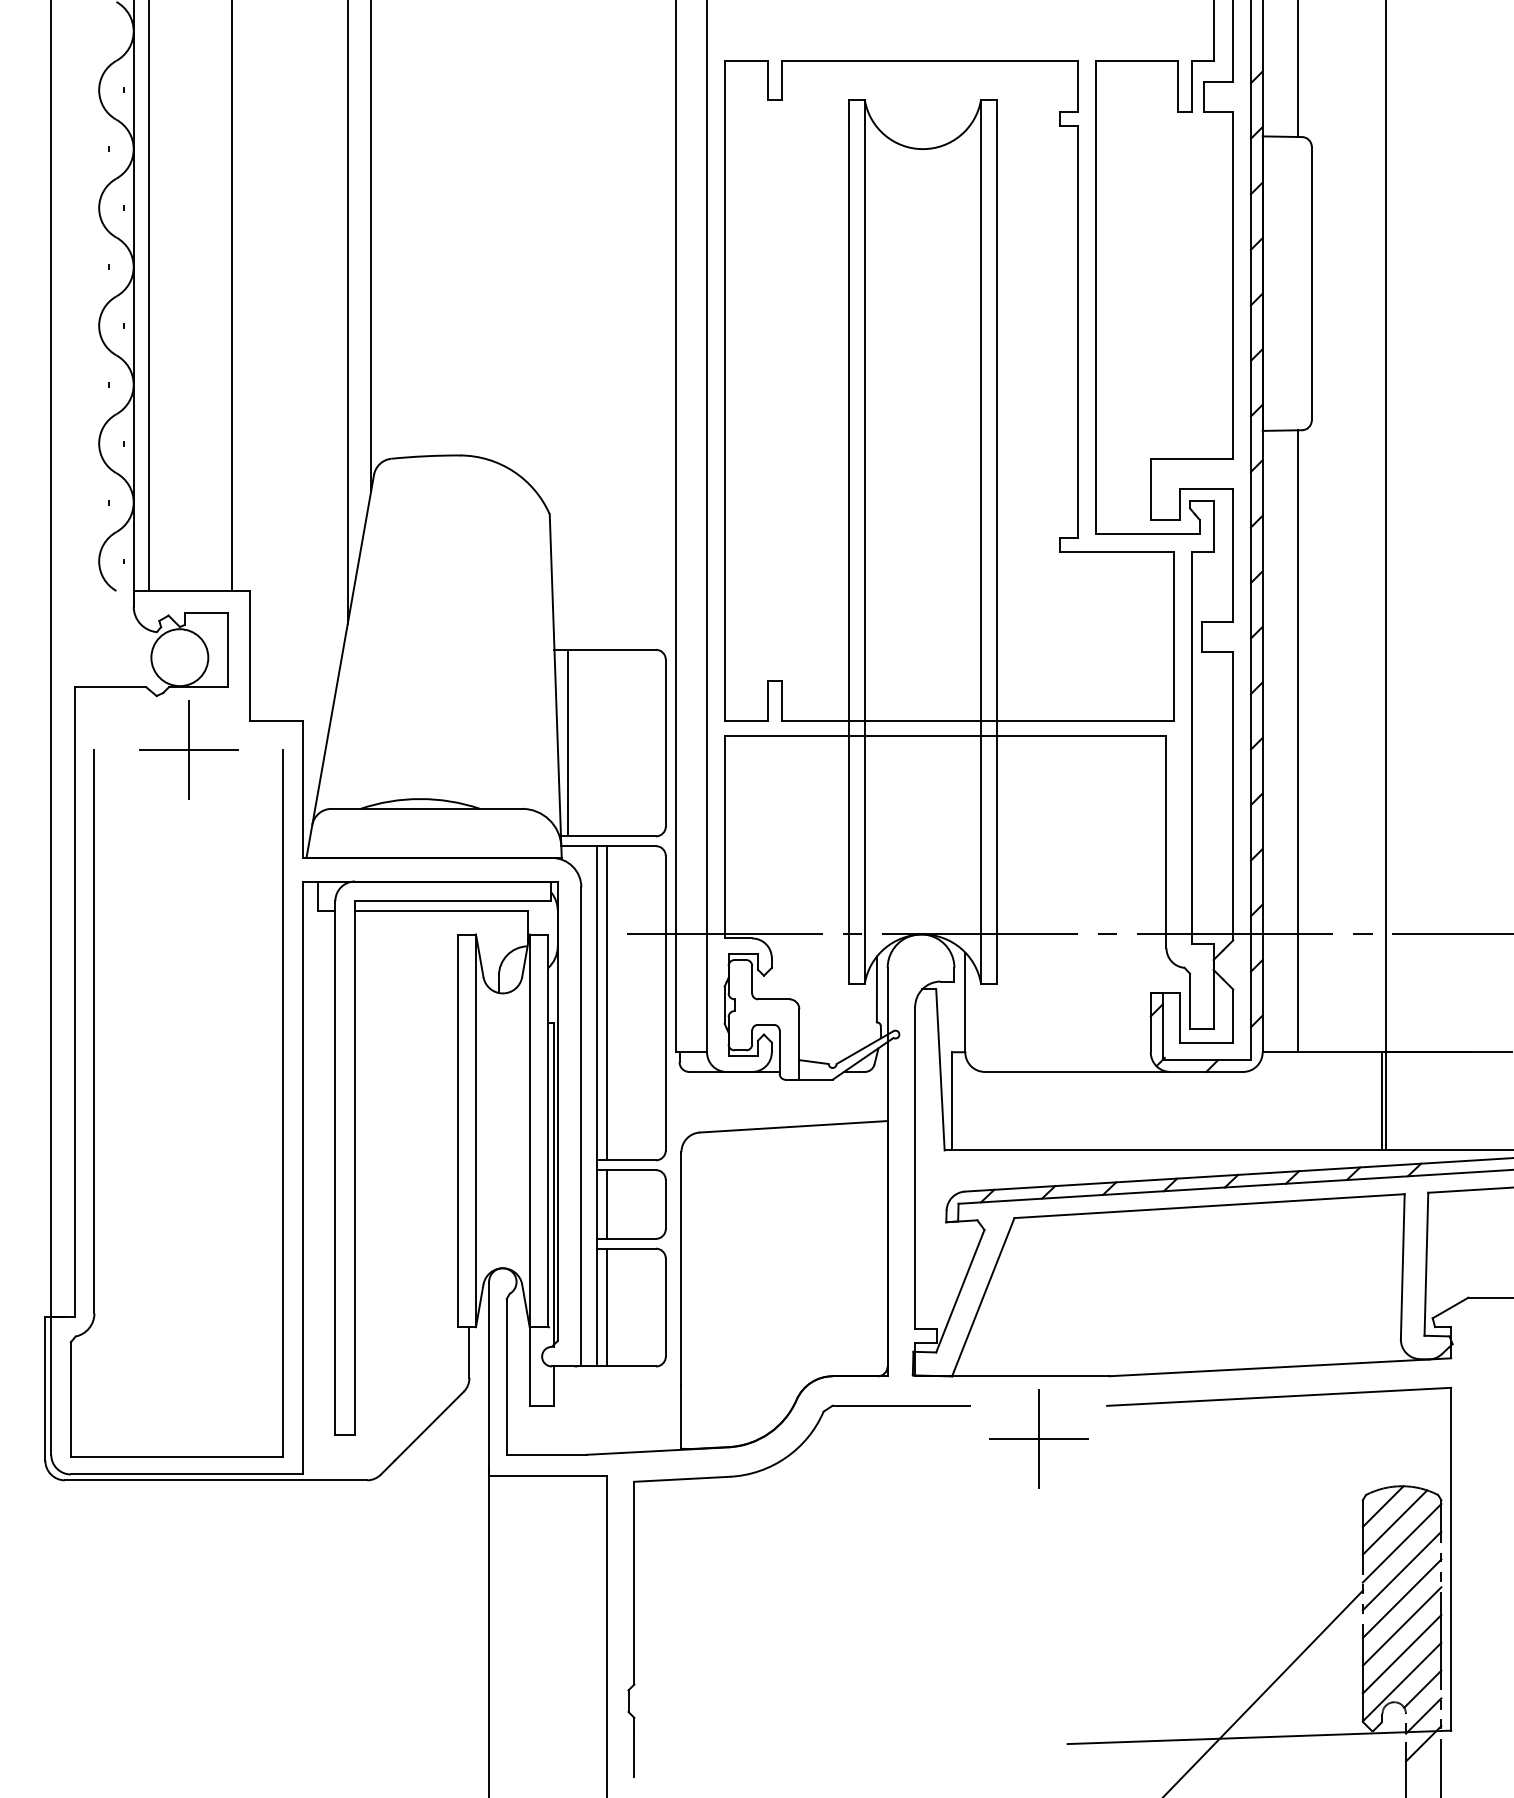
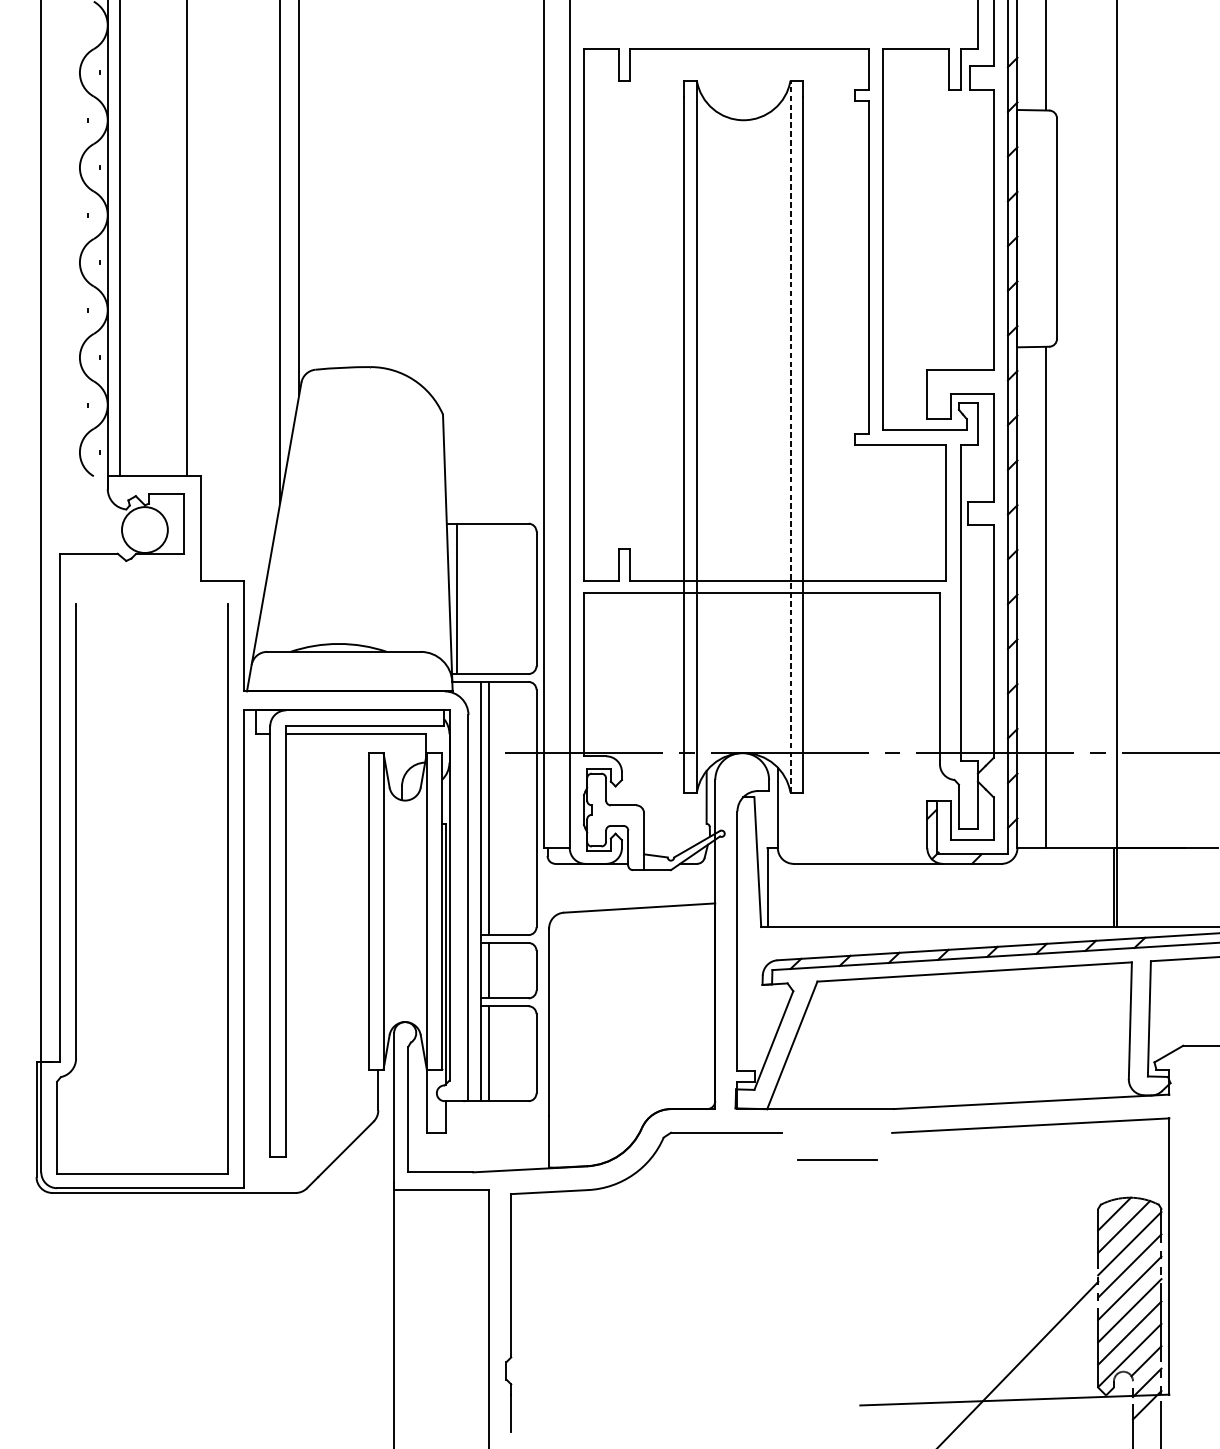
line: (980, 541) -> (790, 436), solid -> dashed
part: (188, 749) -> (151, 604), removed
line: (1038, 1438) -> (836, 1159), removed

